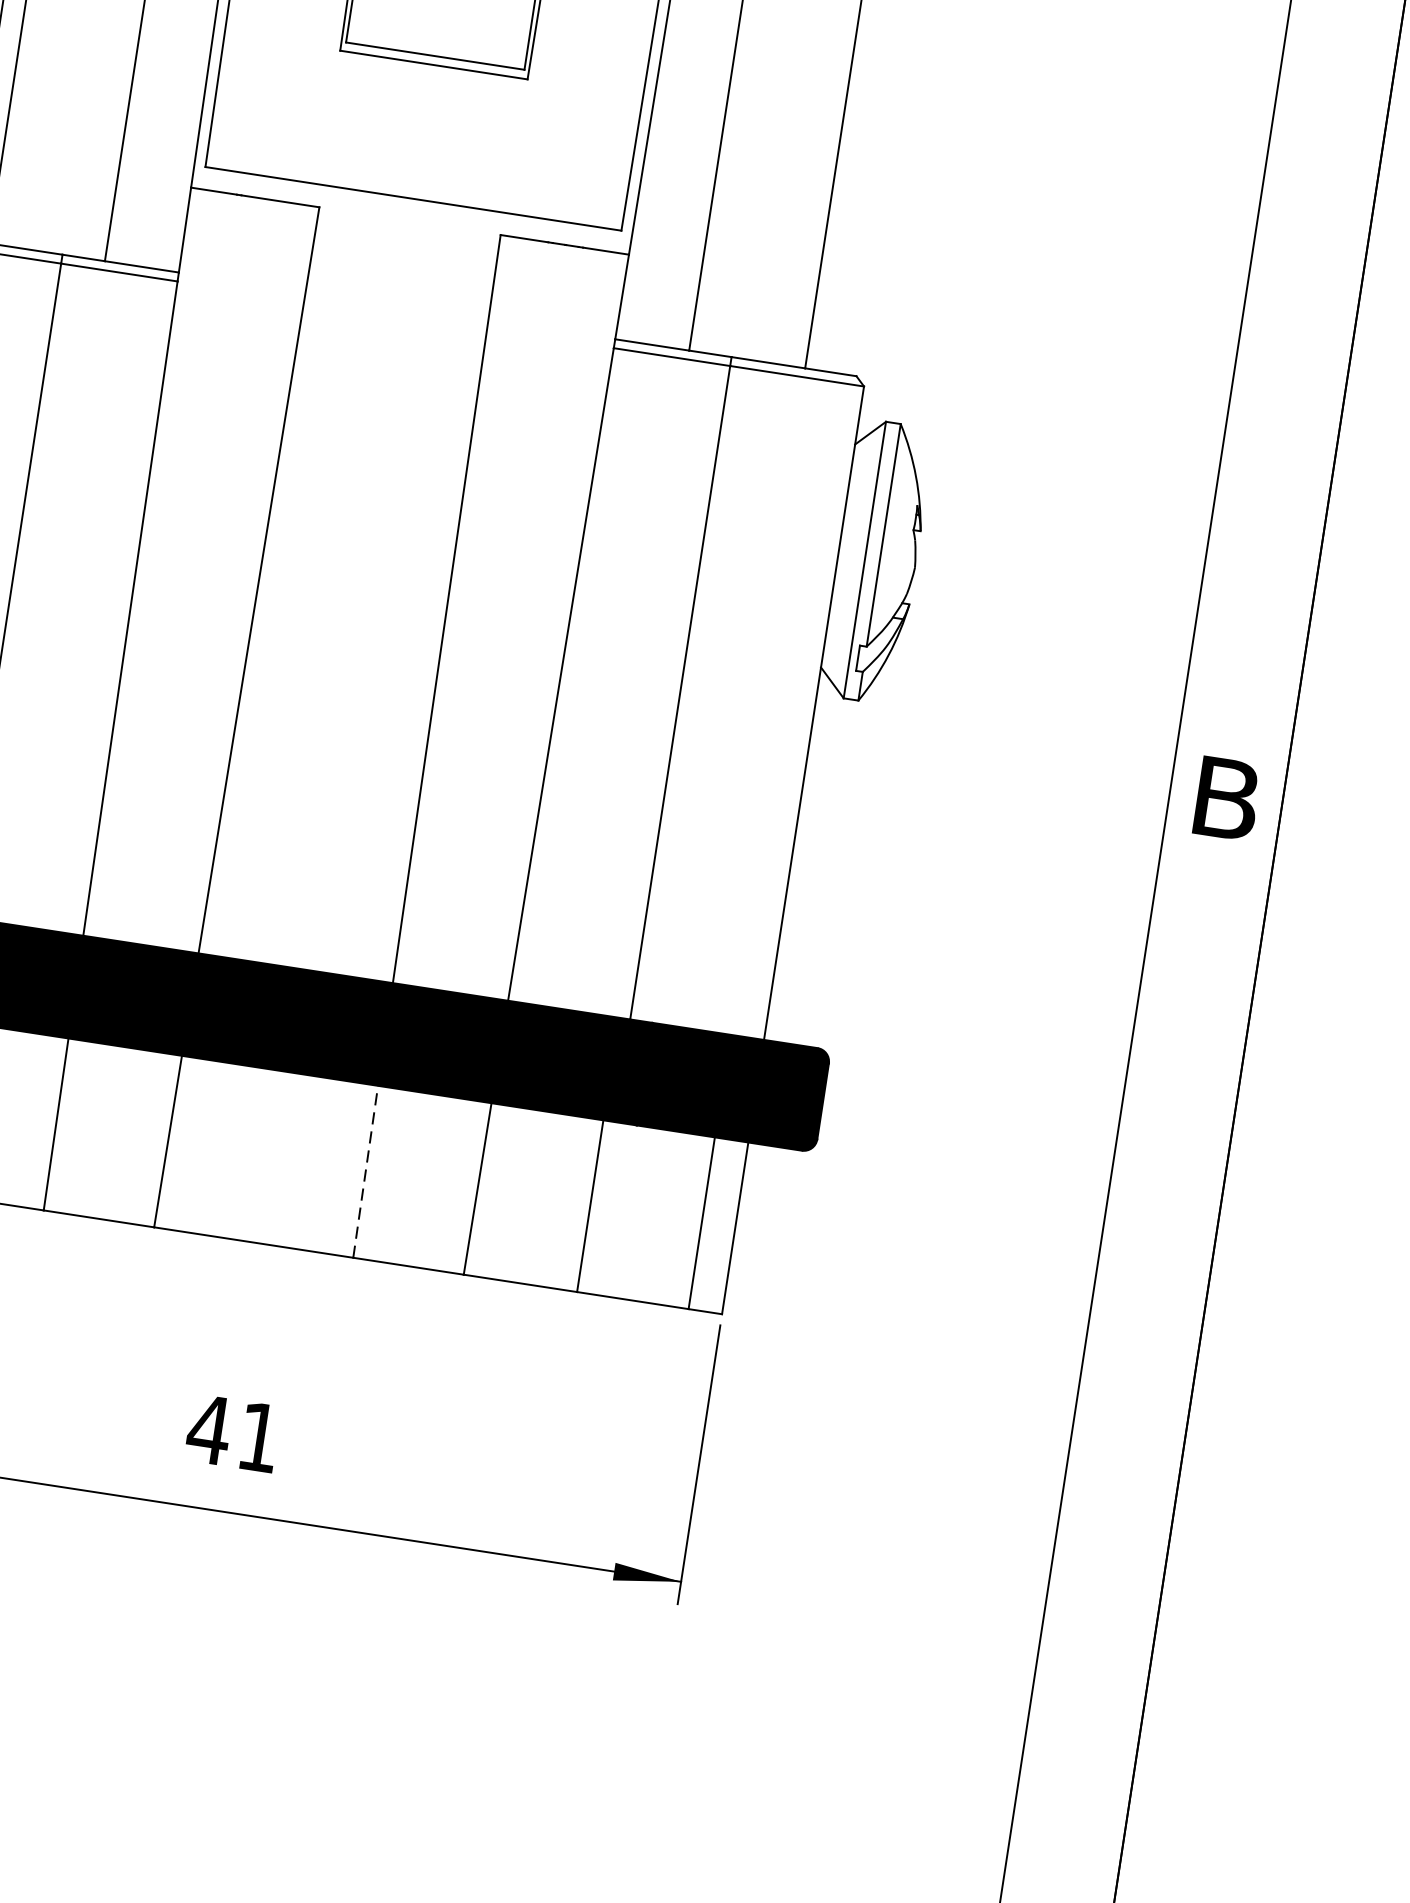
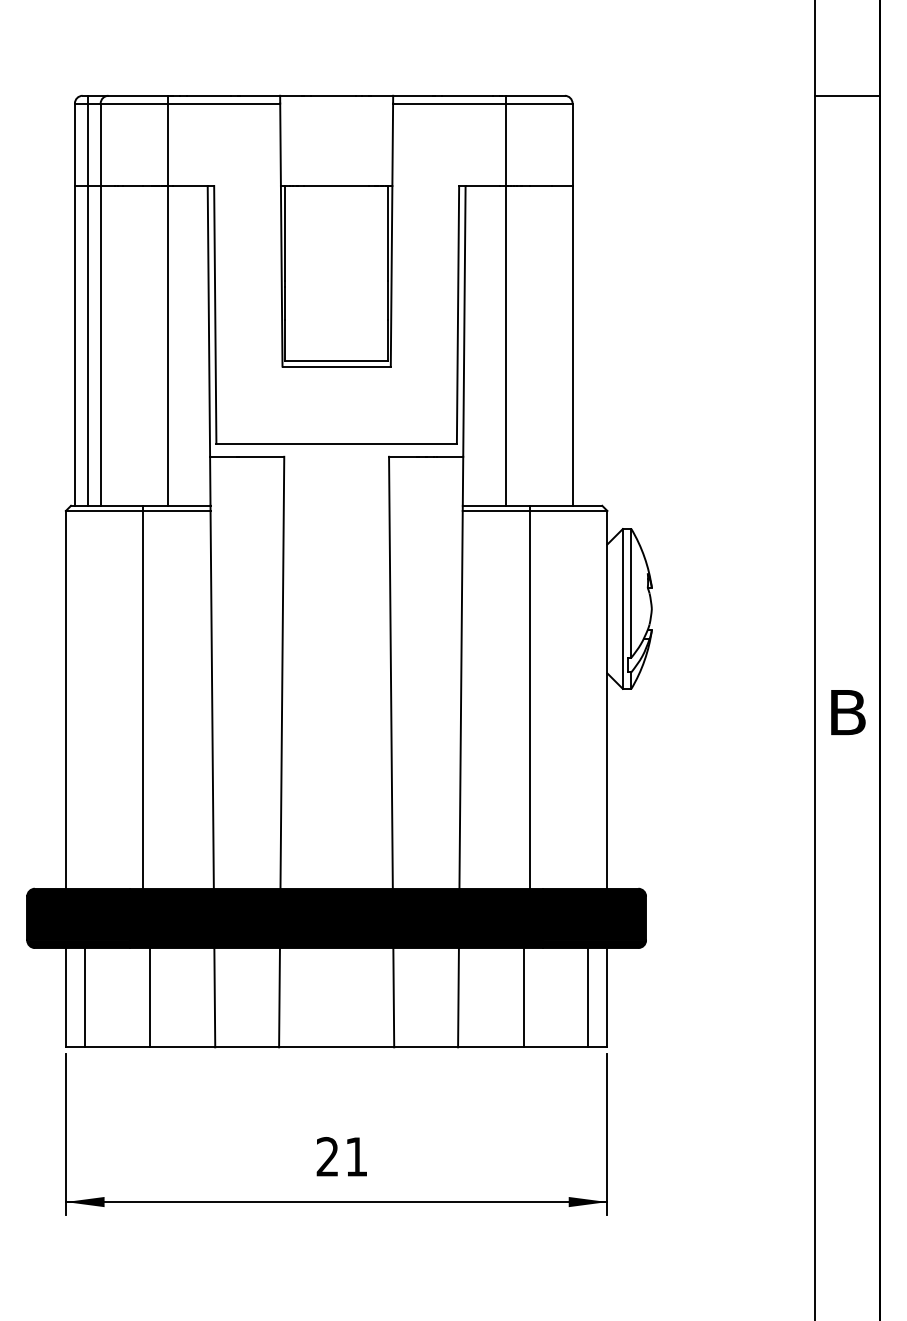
line: (365, 1171) -> (393, 997), dashed -> solid
text: (209, 1428) -> (327, 1156), 41 -> 21

